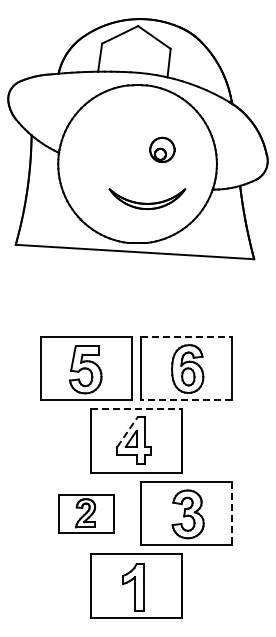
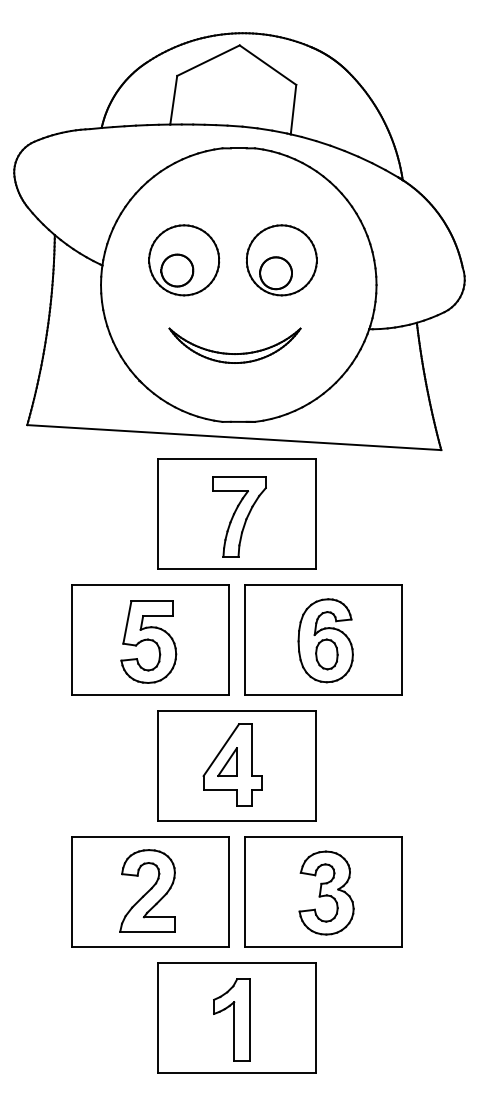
part: (106, 149) -> (184, 259), added
part: (162, 149) -> (282, 259), size x1.67
part: (147, 199) -> (235, 346), moved
part: (136, 295) -> (236, 513), added
line: (186, 336) -> (323, 584), dashed -> solid
line: (185, 400) -> (321, 695), dashed -> solid
line: (137, 409) -> (238, 710), dashed -> solid
line: (127, 431) -> (221, 749), dashed -> solid
part: (86, 513) -> (150, 891), size x1.67
line: (231, 513) -> (401, 891), dashed -> solid

